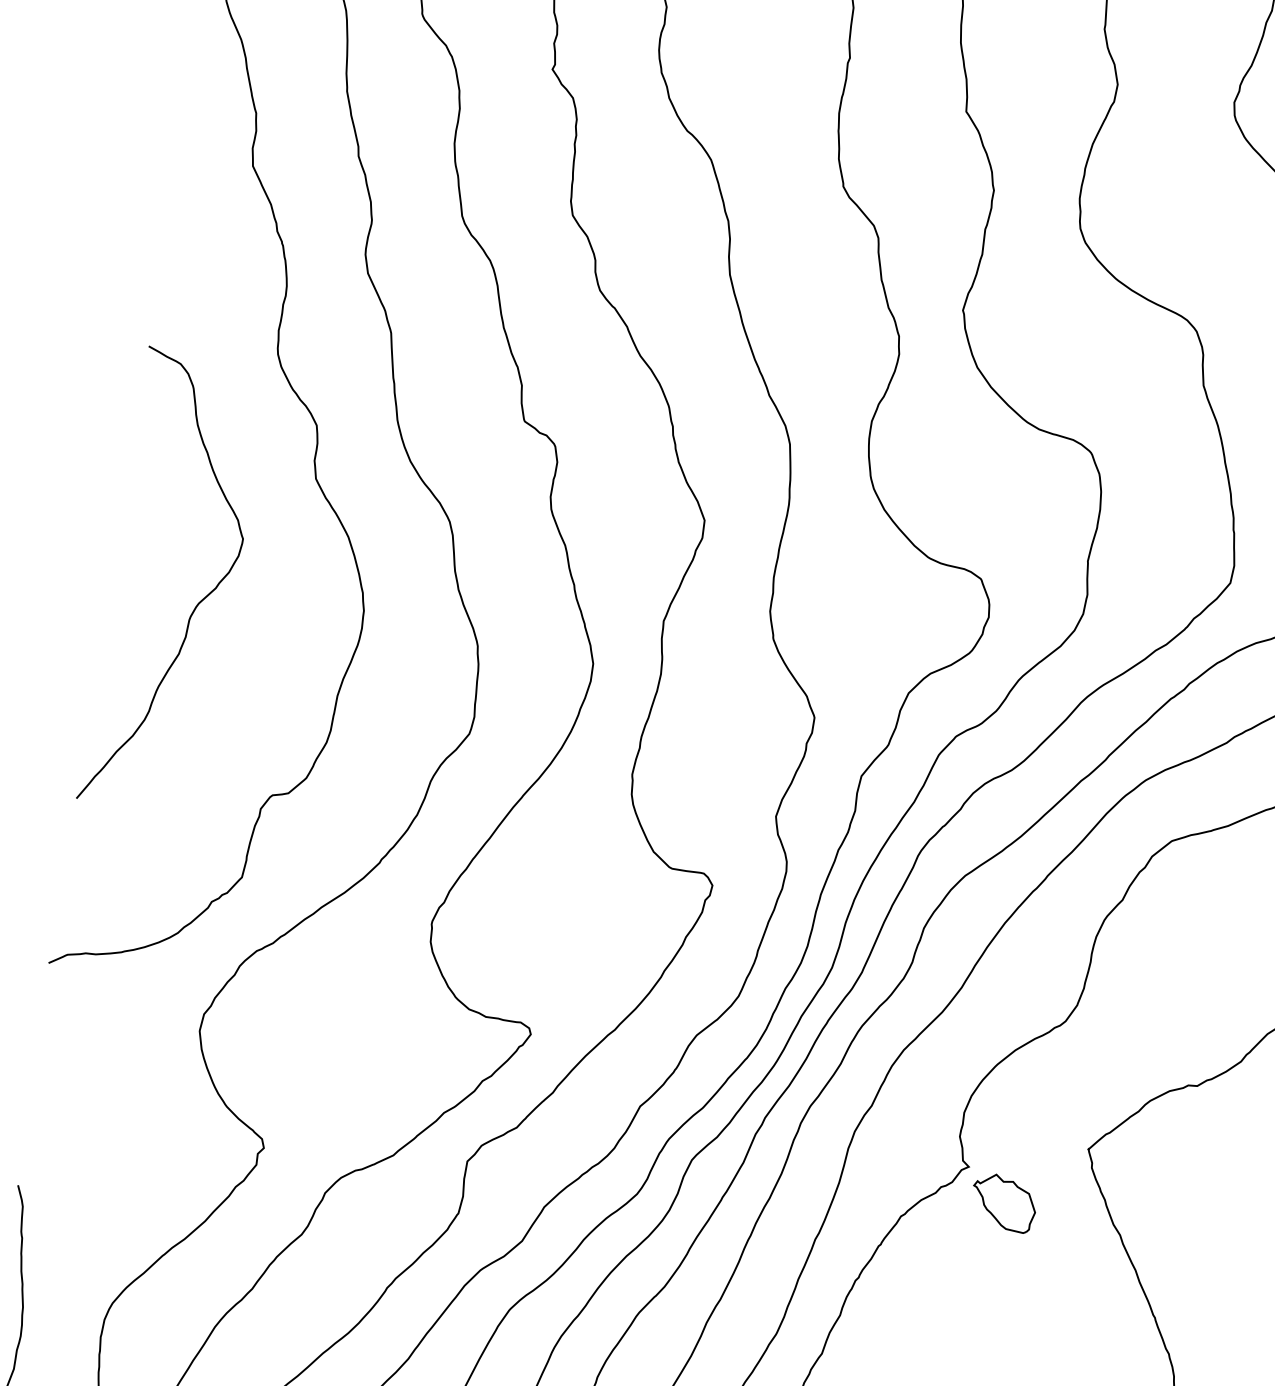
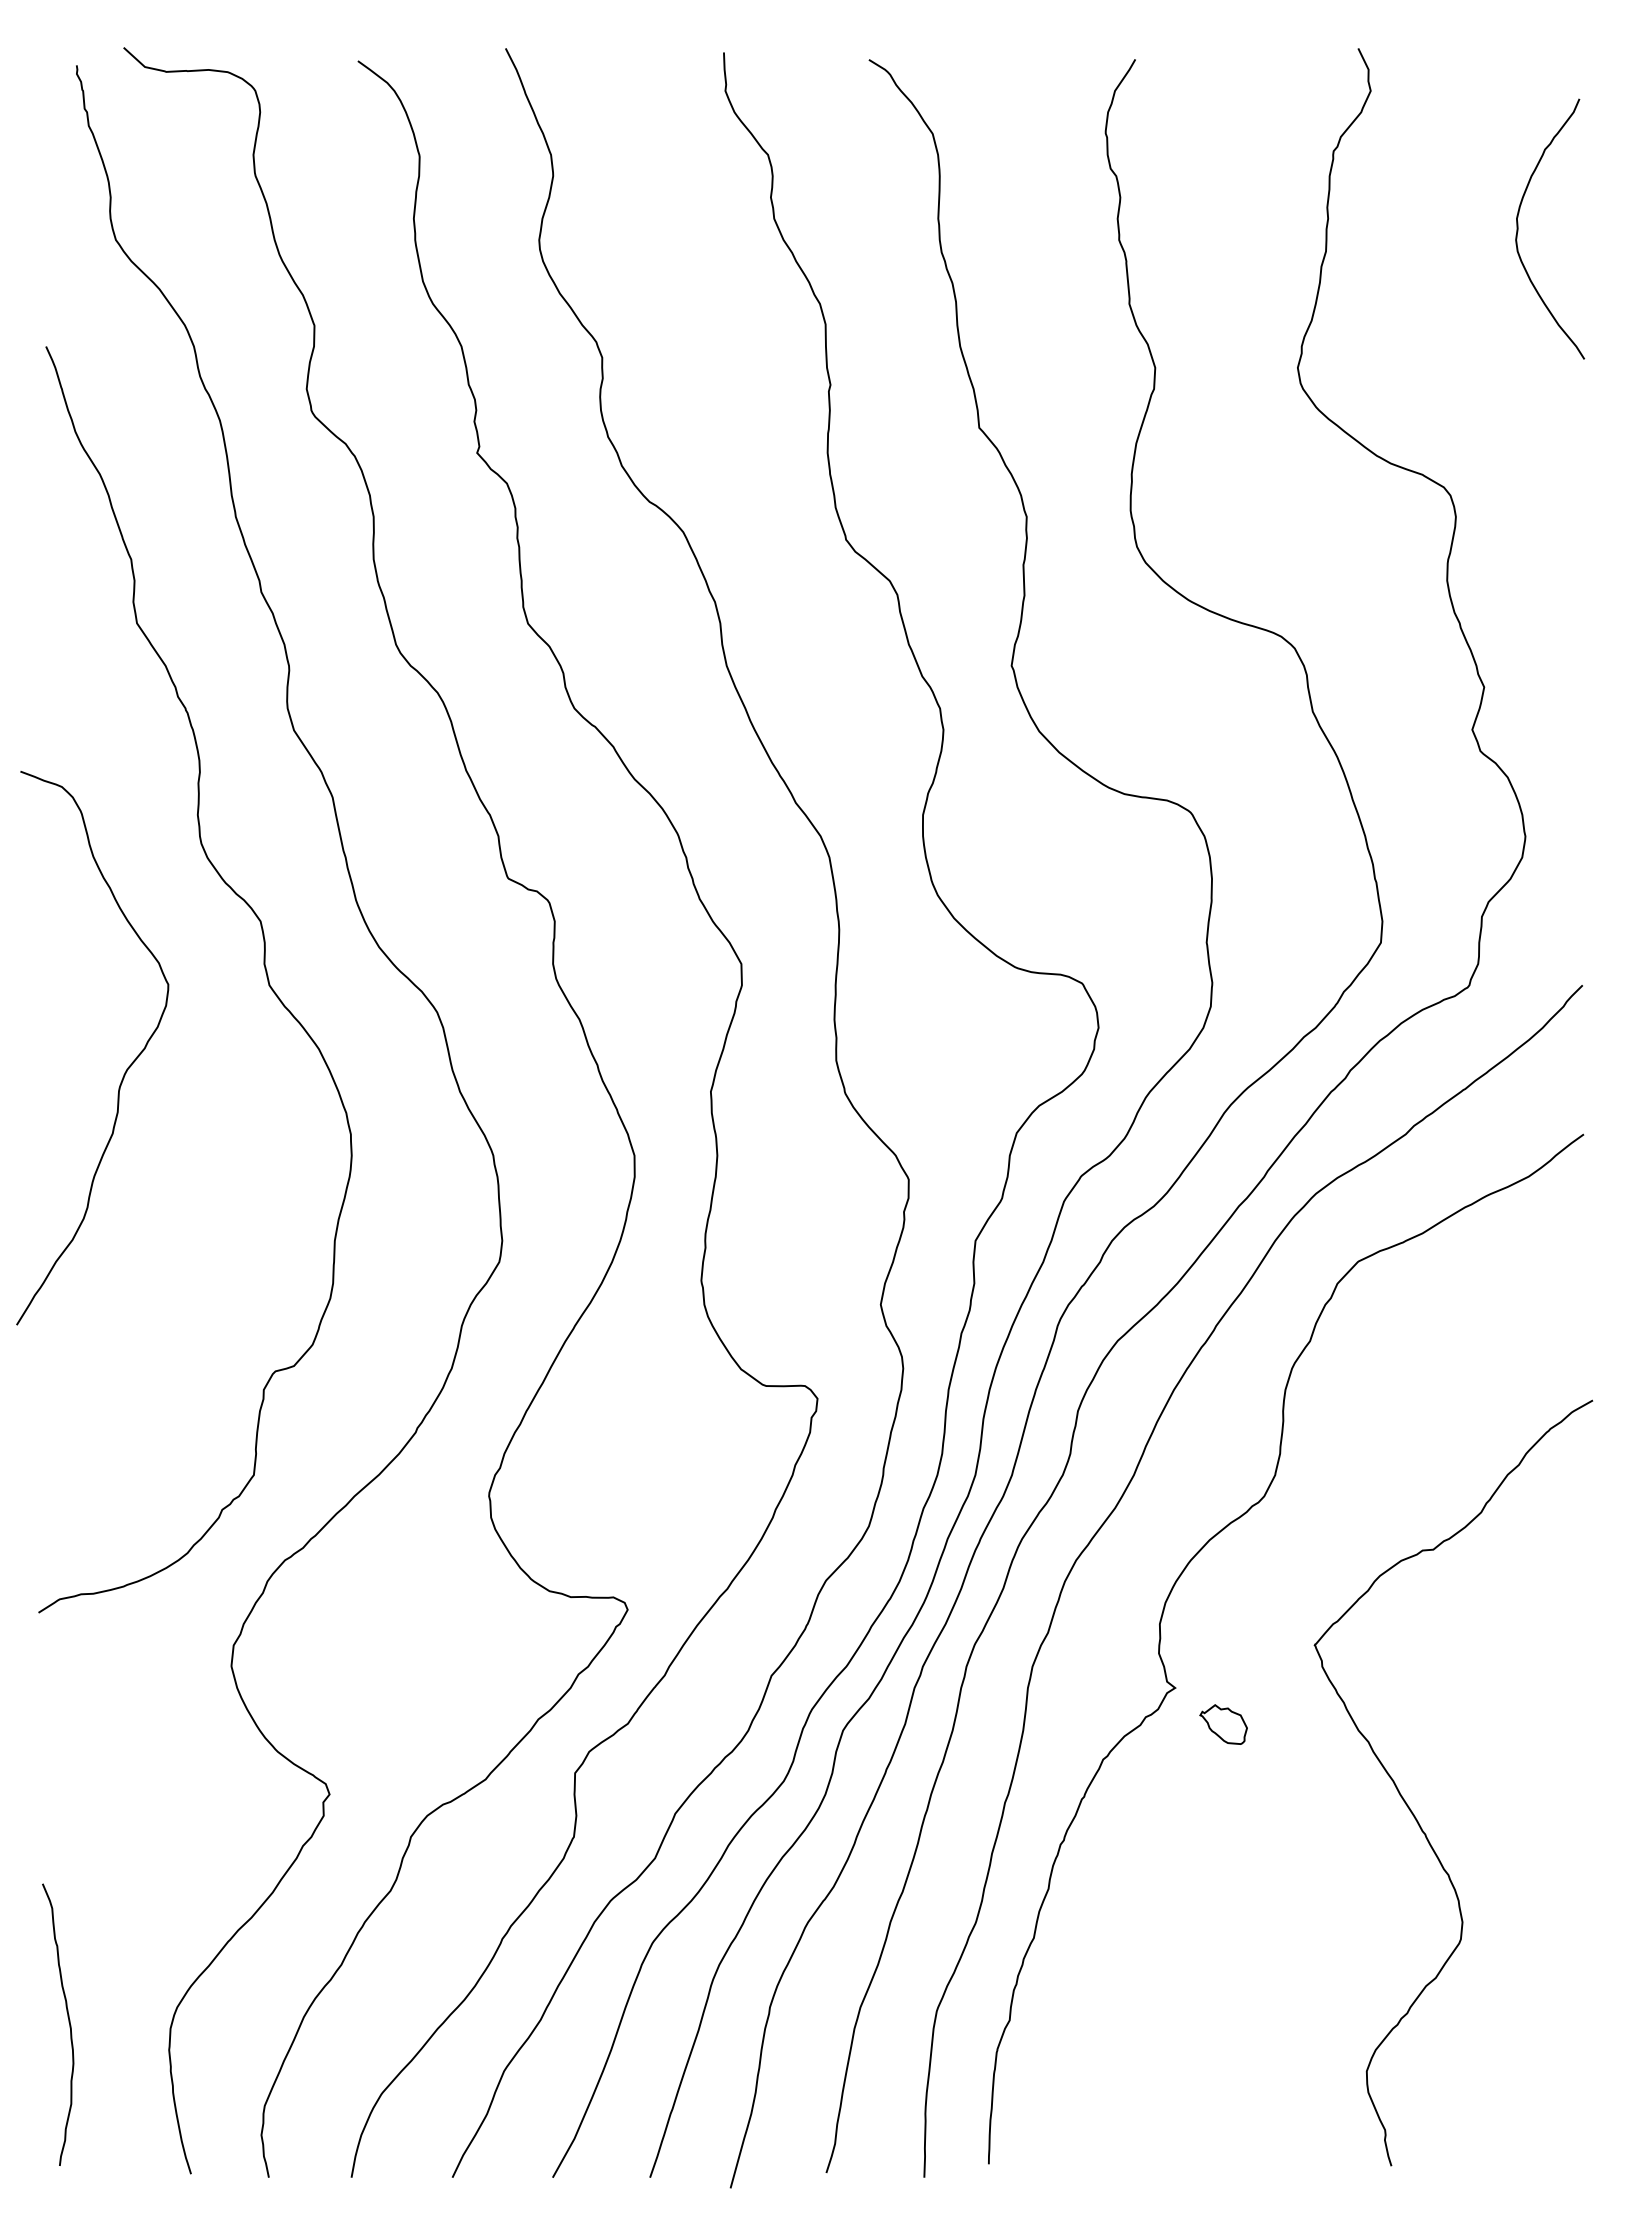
curve: (197, 603) -> (125, 1070), moved
part: (1003, 1202) -> (1223, 1724), size x0.6

